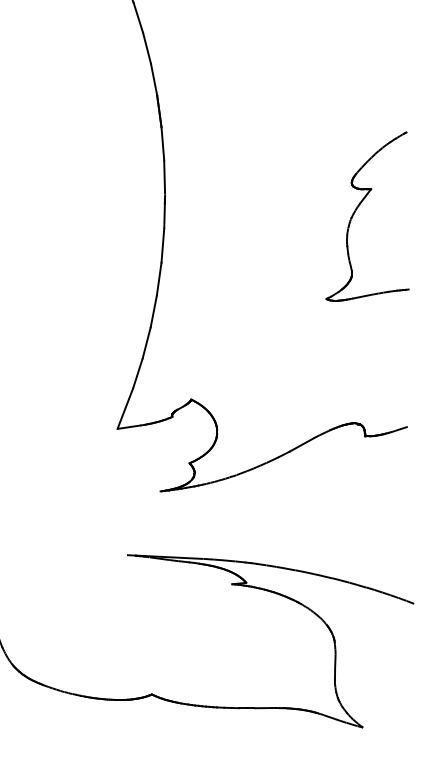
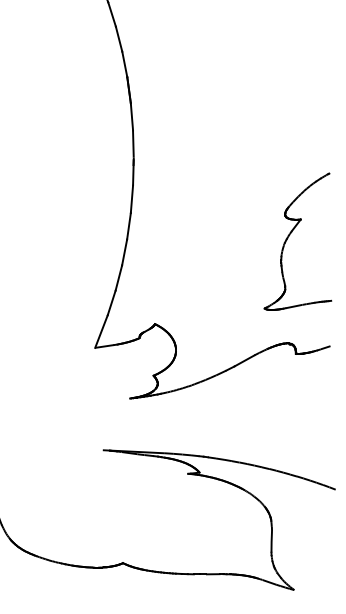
part: (357, 210) -> (289, 236), moved

